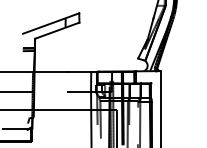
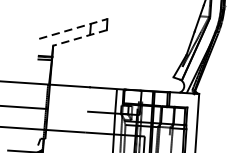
line: (51, 23) -> (73, 28), solid -> dashed
line: (57, 30) -> (80, 37), solid -> dashed

